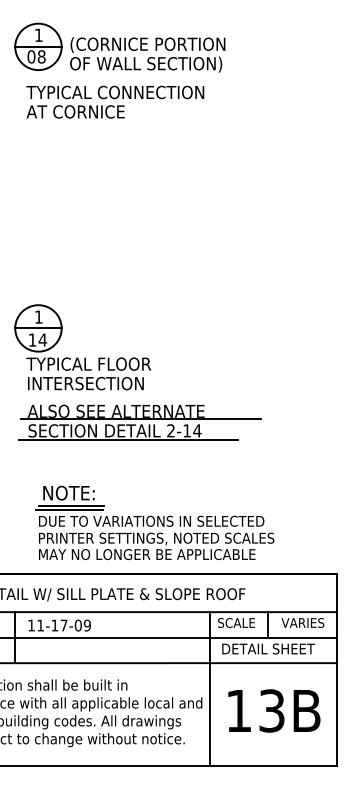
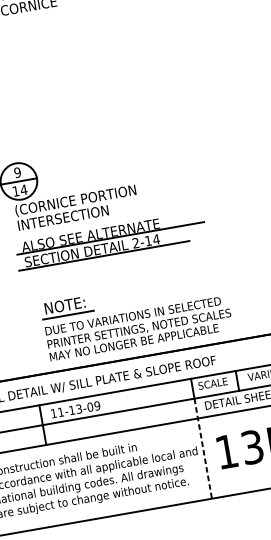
text: (38, 316) -> (17, 172), 1 -> 9
text: (104, 364) -> (75, 200), TYPICAL FLOOR -> (CORNICE PORTION
line: (69, 509) -> (67, 318), removed
text: (63, 625) -> (78, 409), 11-17-09 -> 11-13-09
line: (210, 702) -> (203, 449), solid -> dashed

